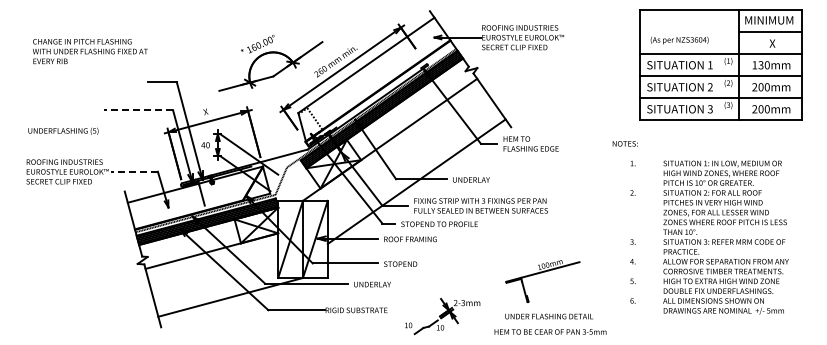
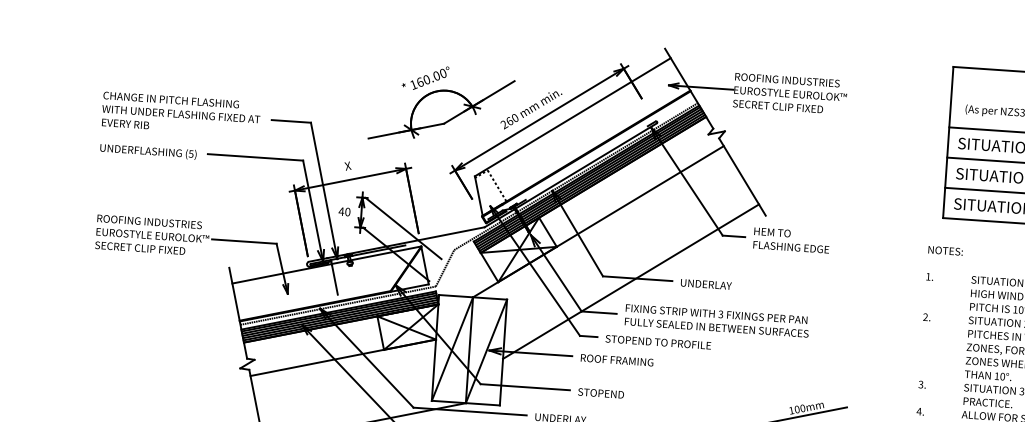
text: (90, 51) -> (181, 114), moved
line: (138, 110) -> (255, 157), dashed -> solid
text: (63, 130) -> (148, 150), moved
text: (624, 143) -> (944, 250), moved
line: (134, 171) -> (244, 241), dashed -> solid

